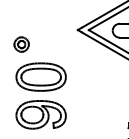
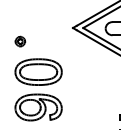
part: (21, 44) -> (20, 41), size x0.7

